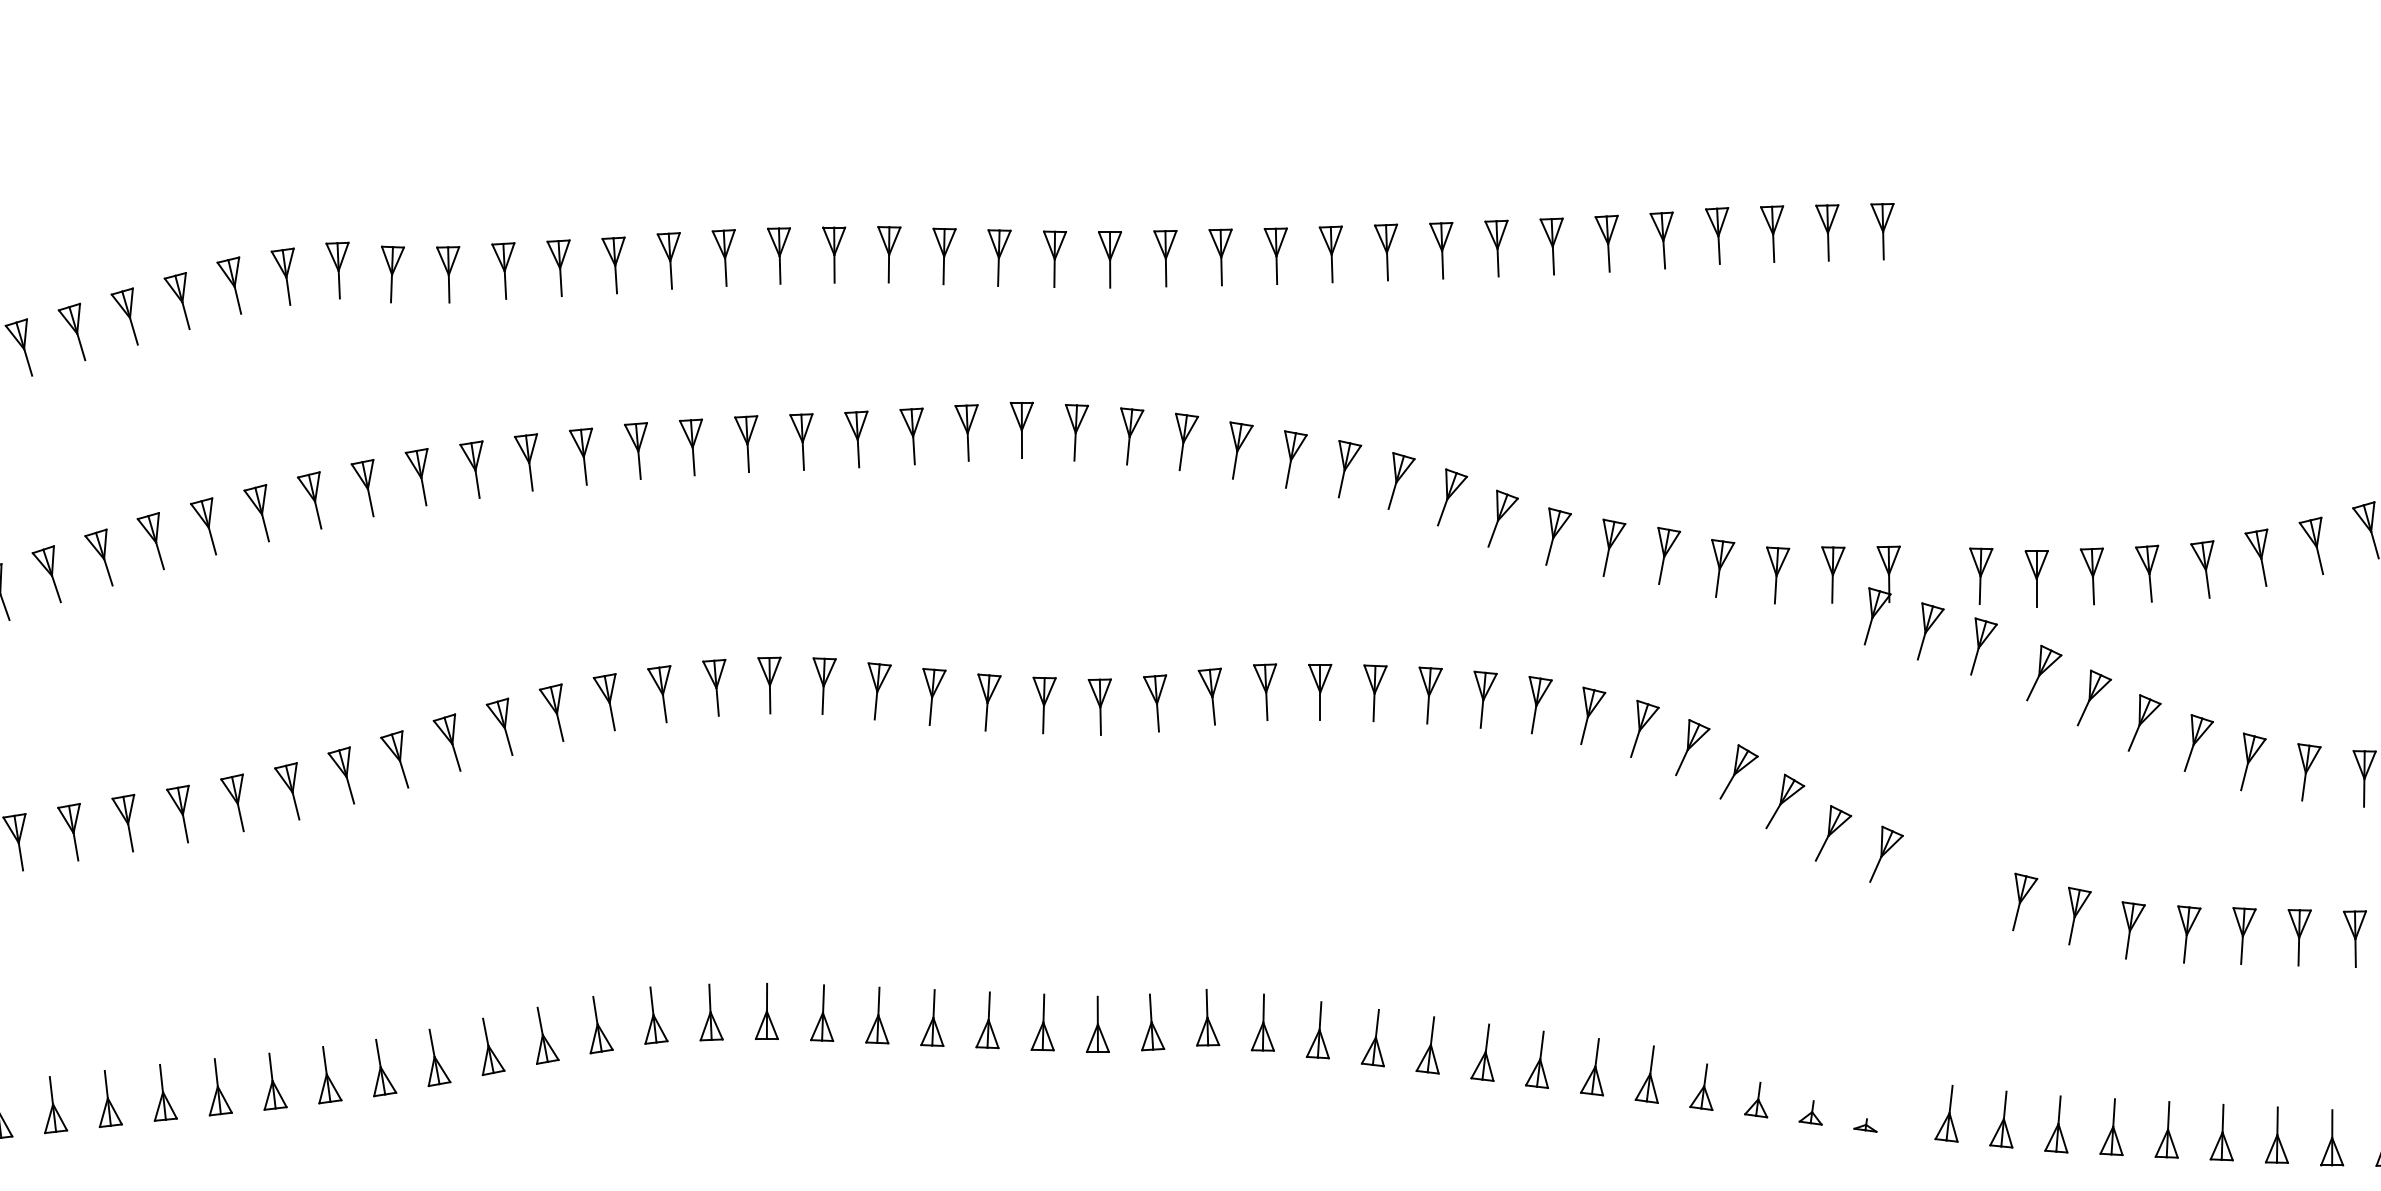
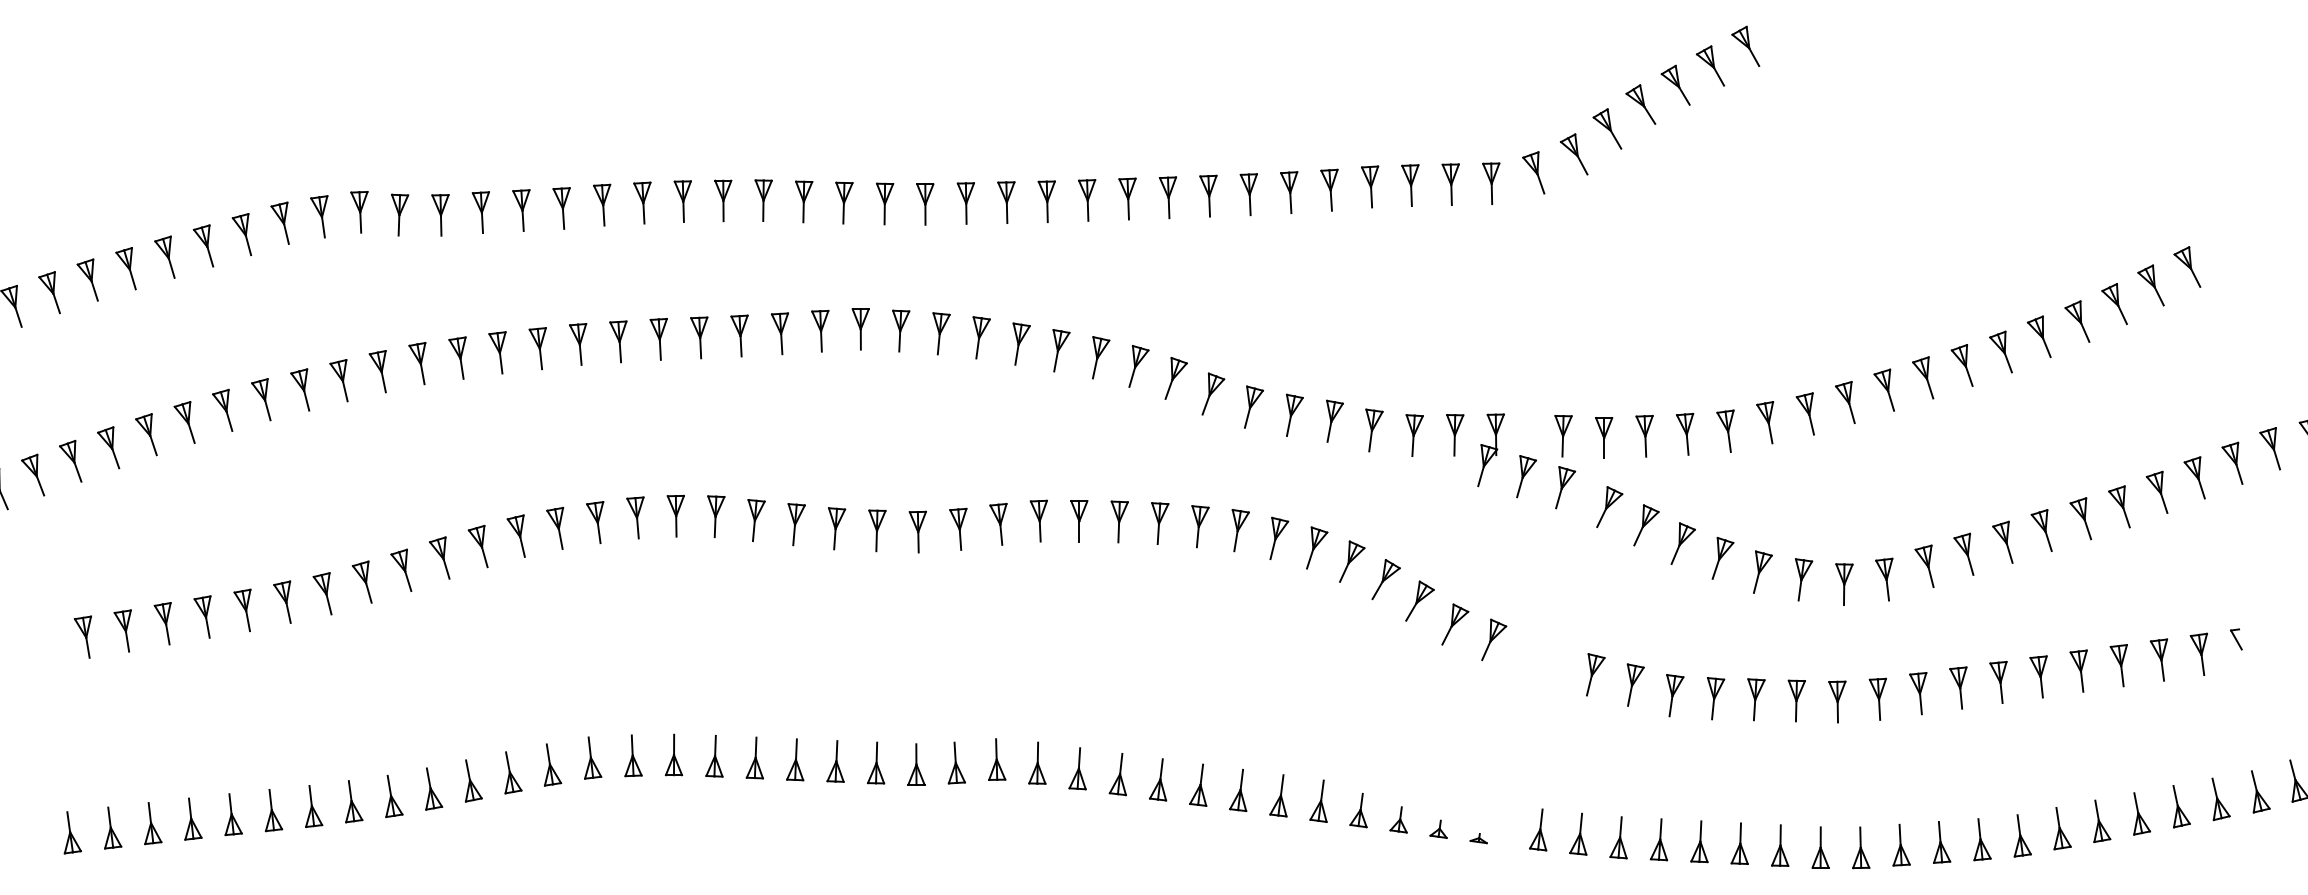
part: (2087, 130) -> (1641, 109), added

